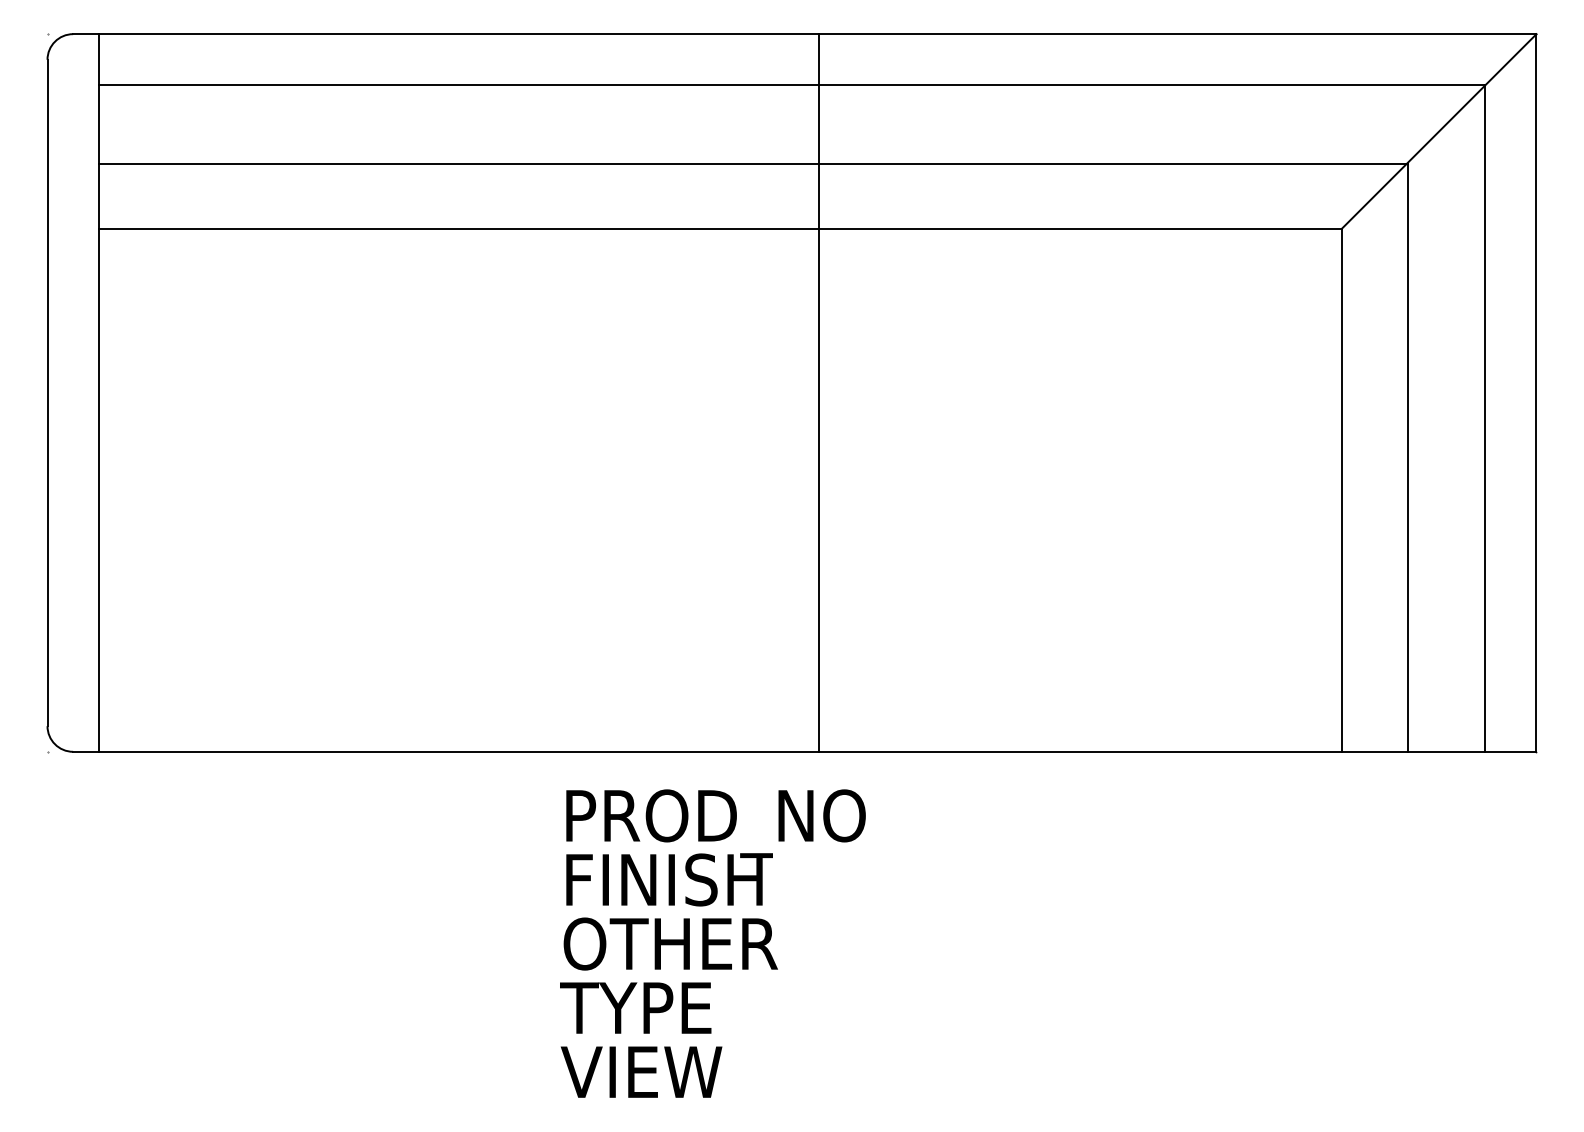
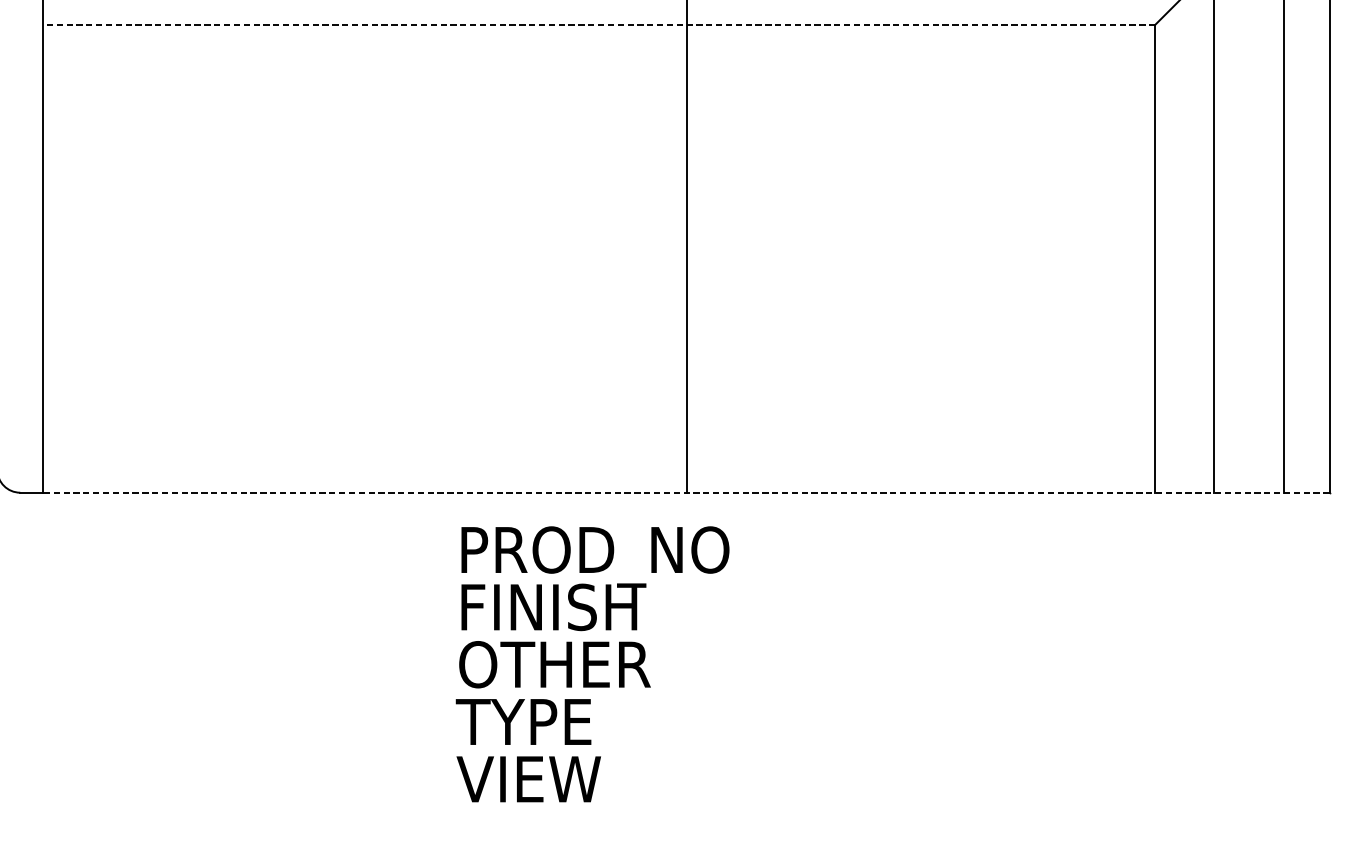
line: (720, 228) -> (599, 24), solid -> dashed
line: (817, 751) -> (686, 492), solid -> dashed

